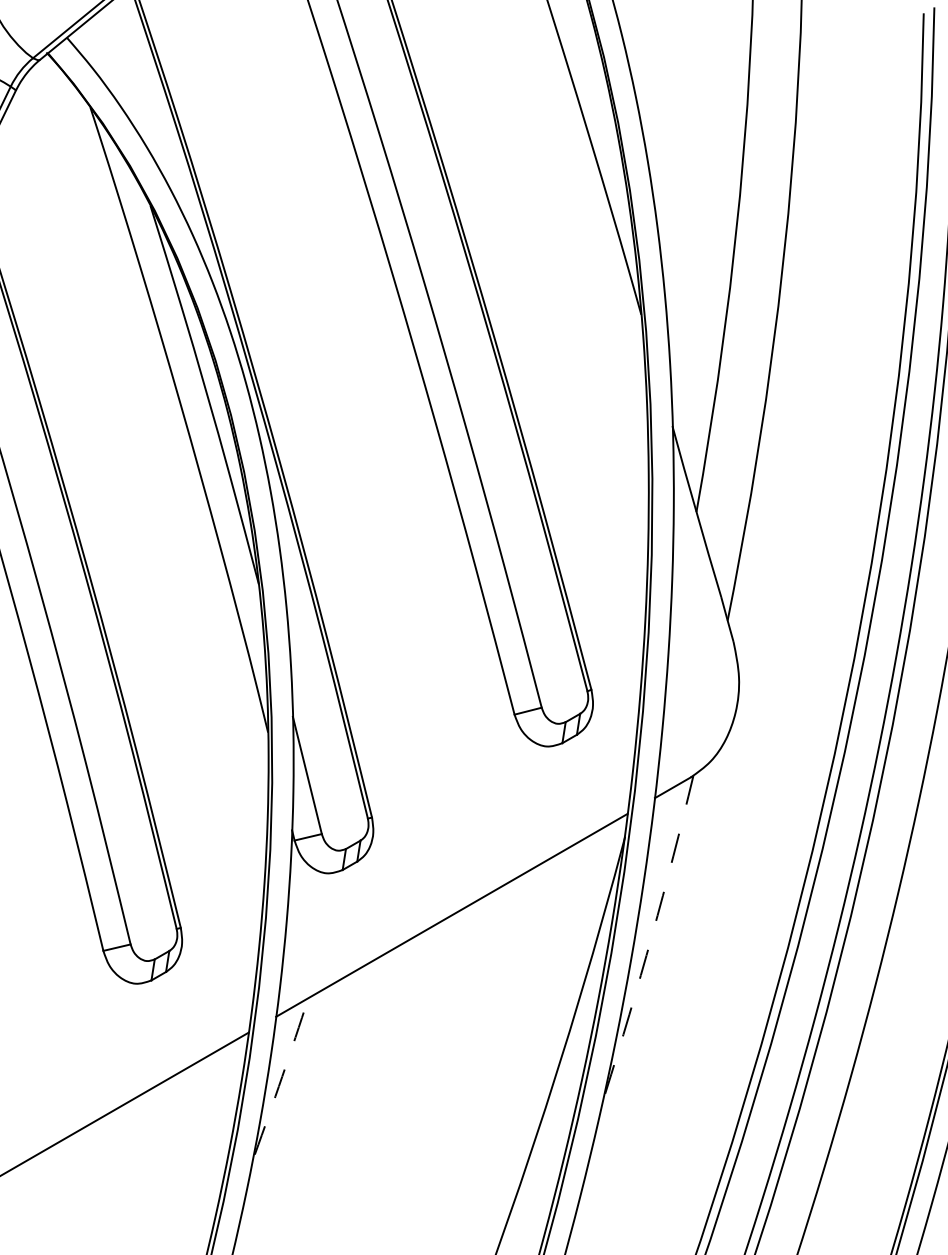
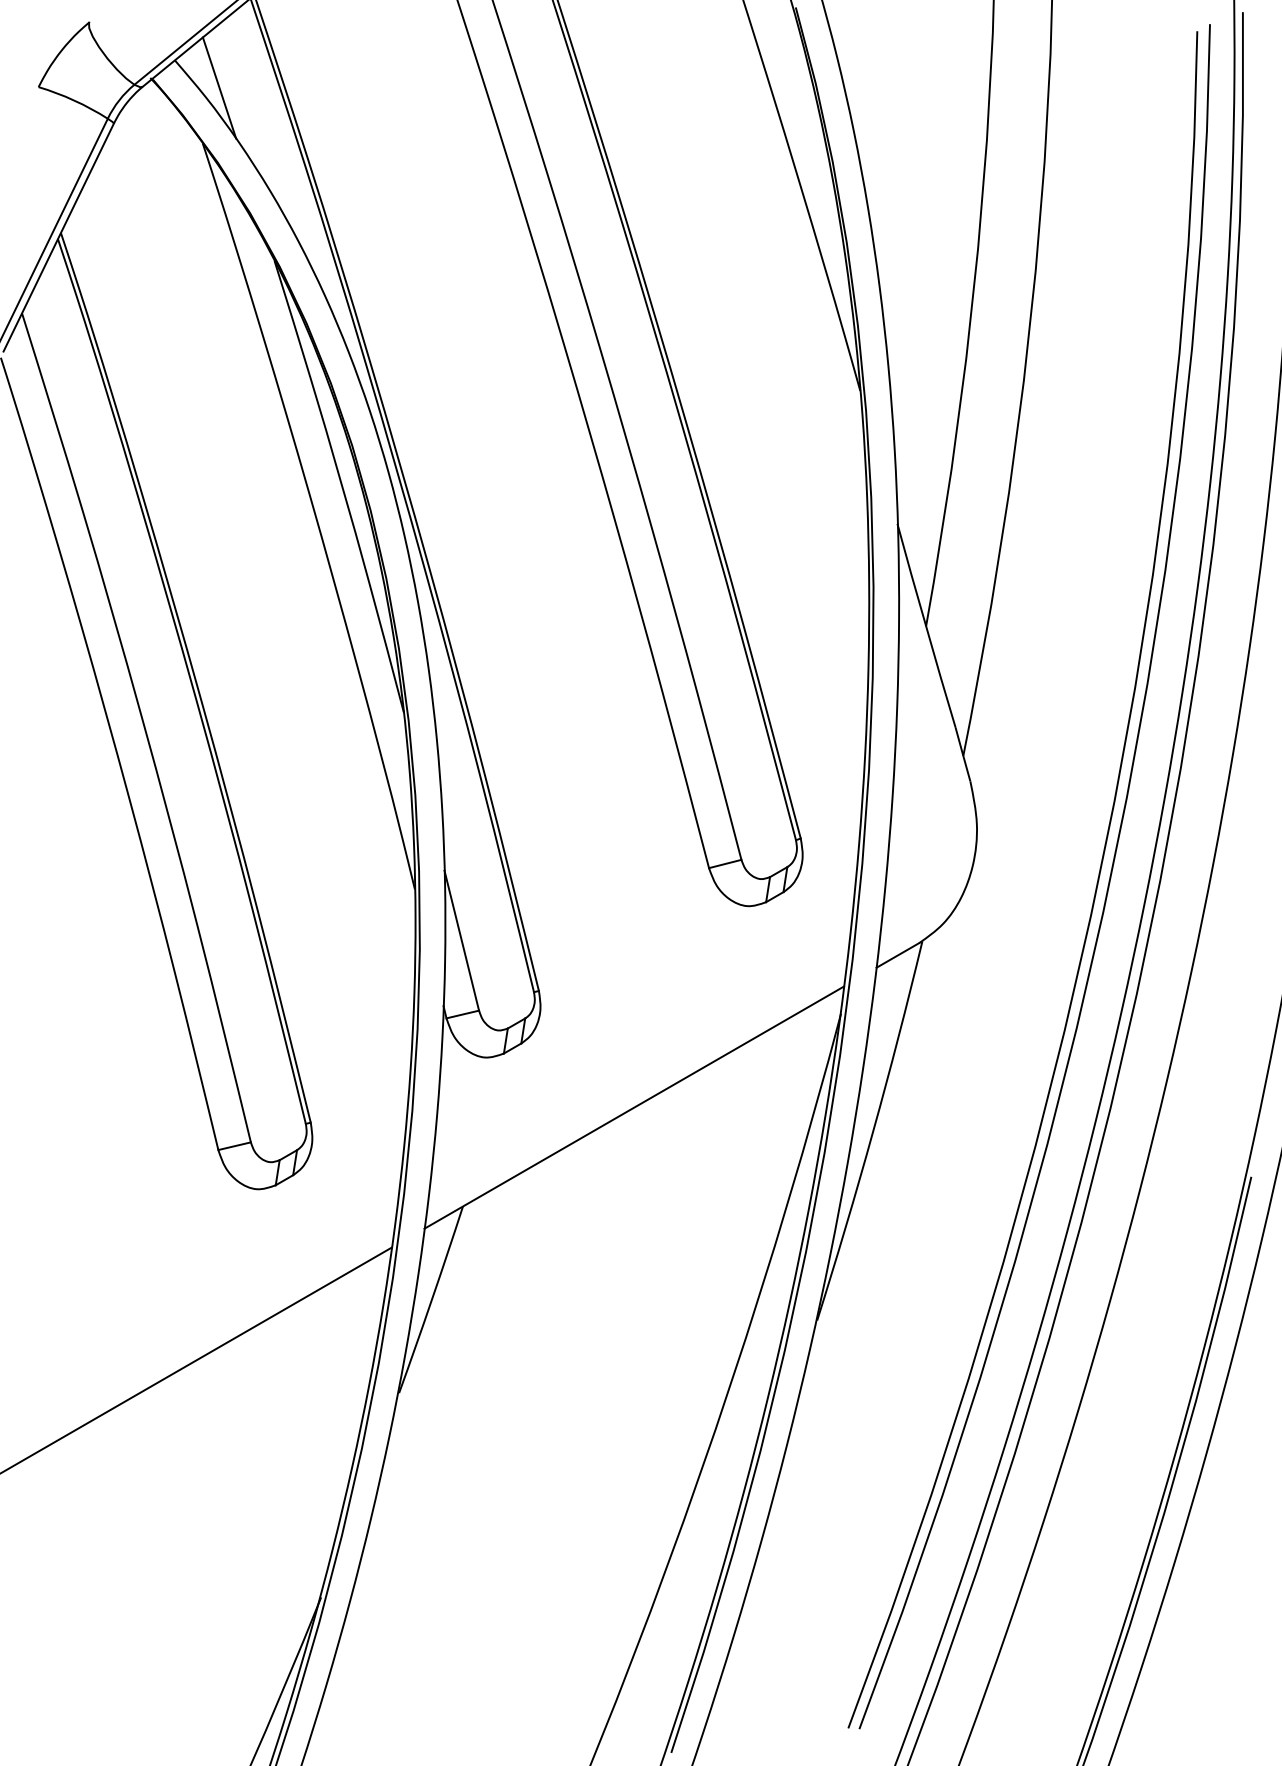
line: (104, 60) -> (219, 87), added
arc: (652, 935) -> (873, 1131), dashed -> solid
arc: (281, 1076) -> (431, 1300), dashed -> solid

